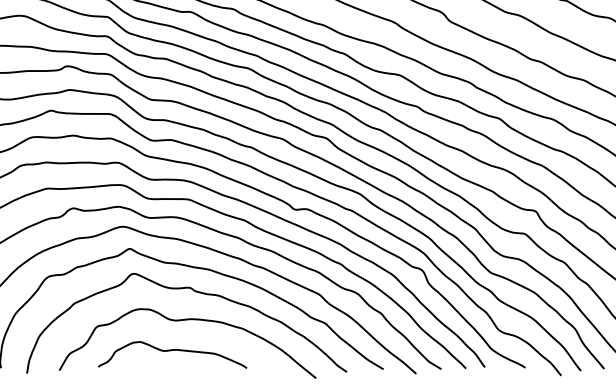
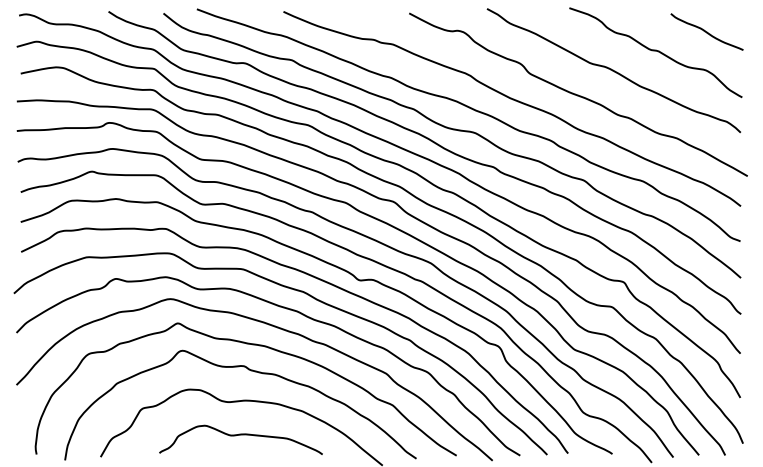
curve: (172, 350) -> (240, 435), moved

